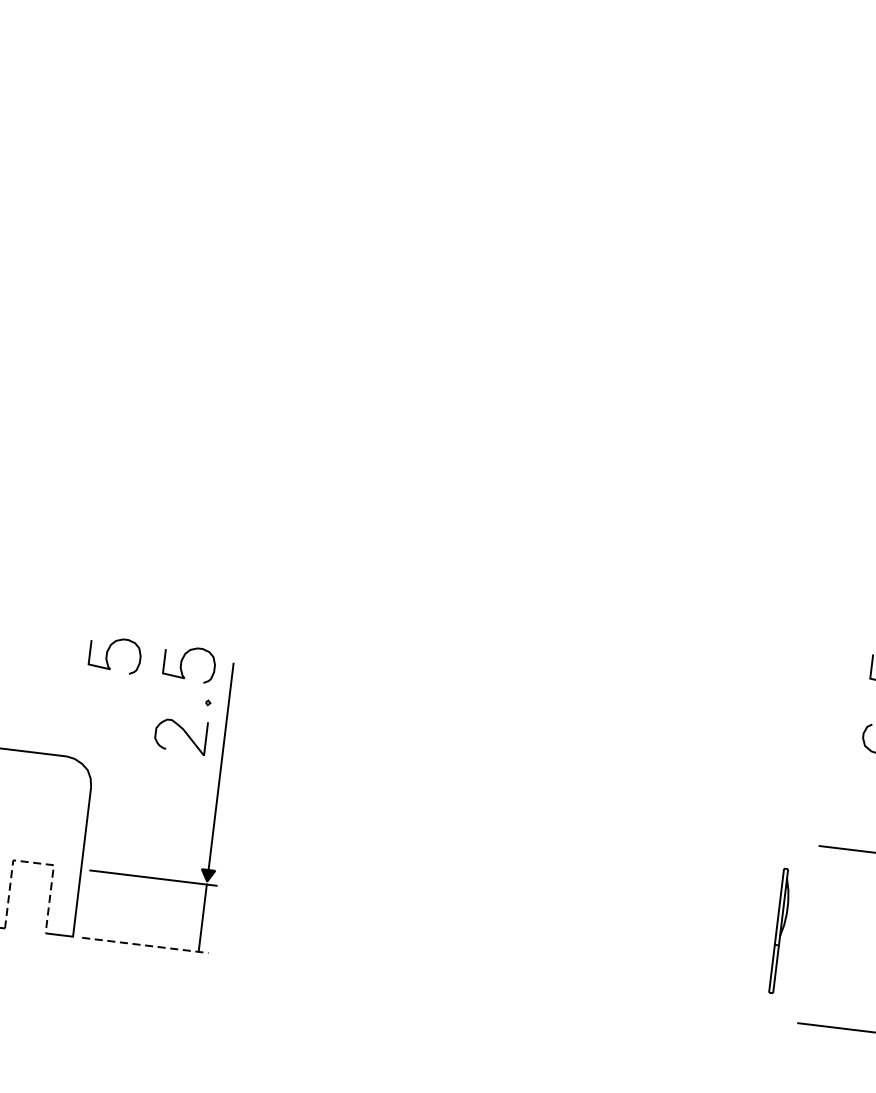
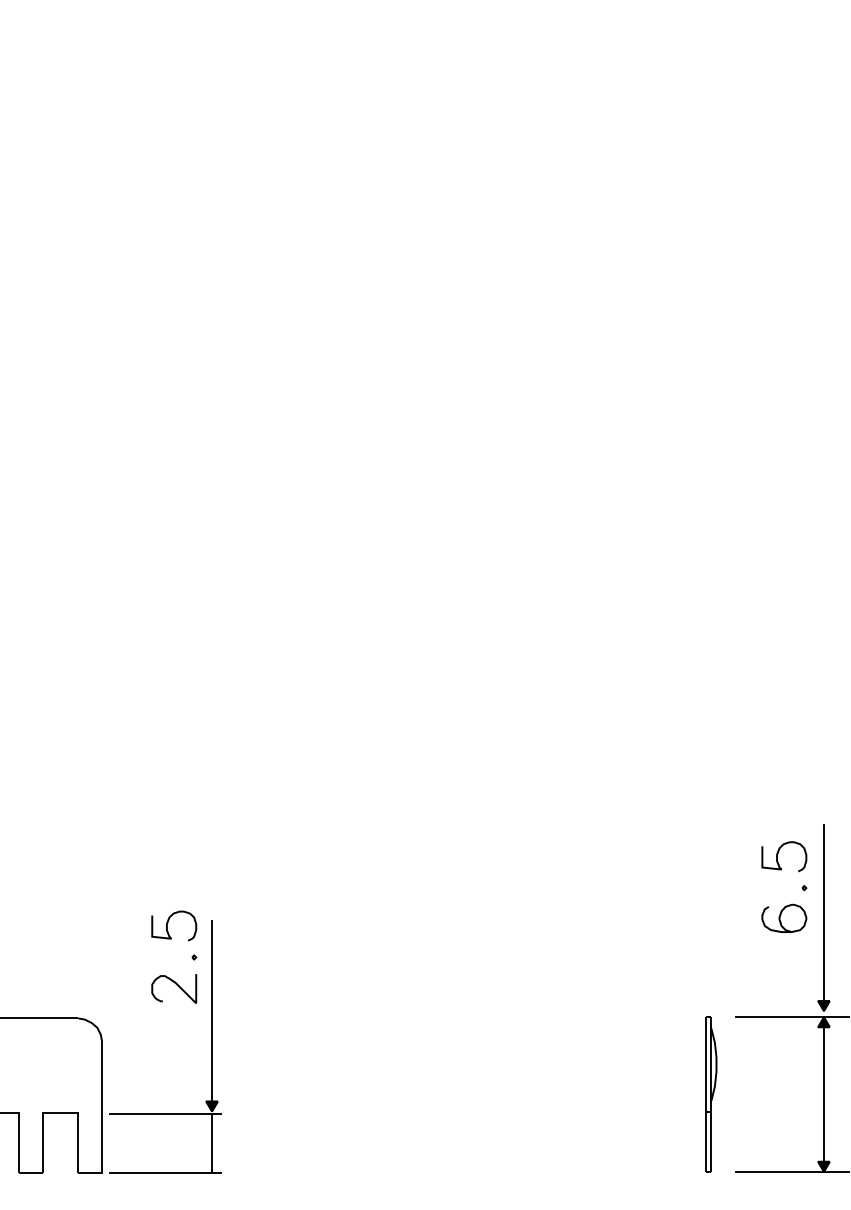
curve: (109, 651) -> (103, 923), removed
line: (33, 862) -> (60, 1113), dashed -> solid
part: (780, 931) -> (711, 1094), size x1.43
line: (145, 945) -> (165, 1173), dashed -> solid

